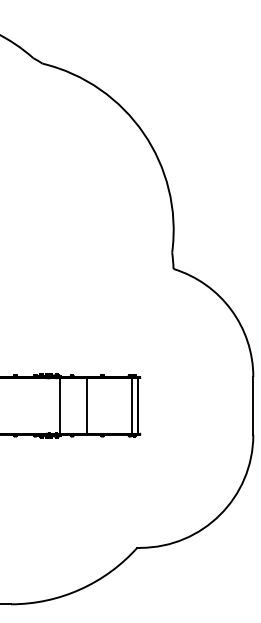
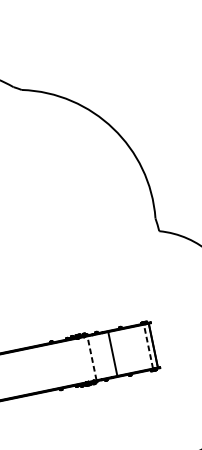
line: (60, 405) -> (92, 357), solid -> dashed
line: (131, 405) -> (148, 346), solid -> dashed

